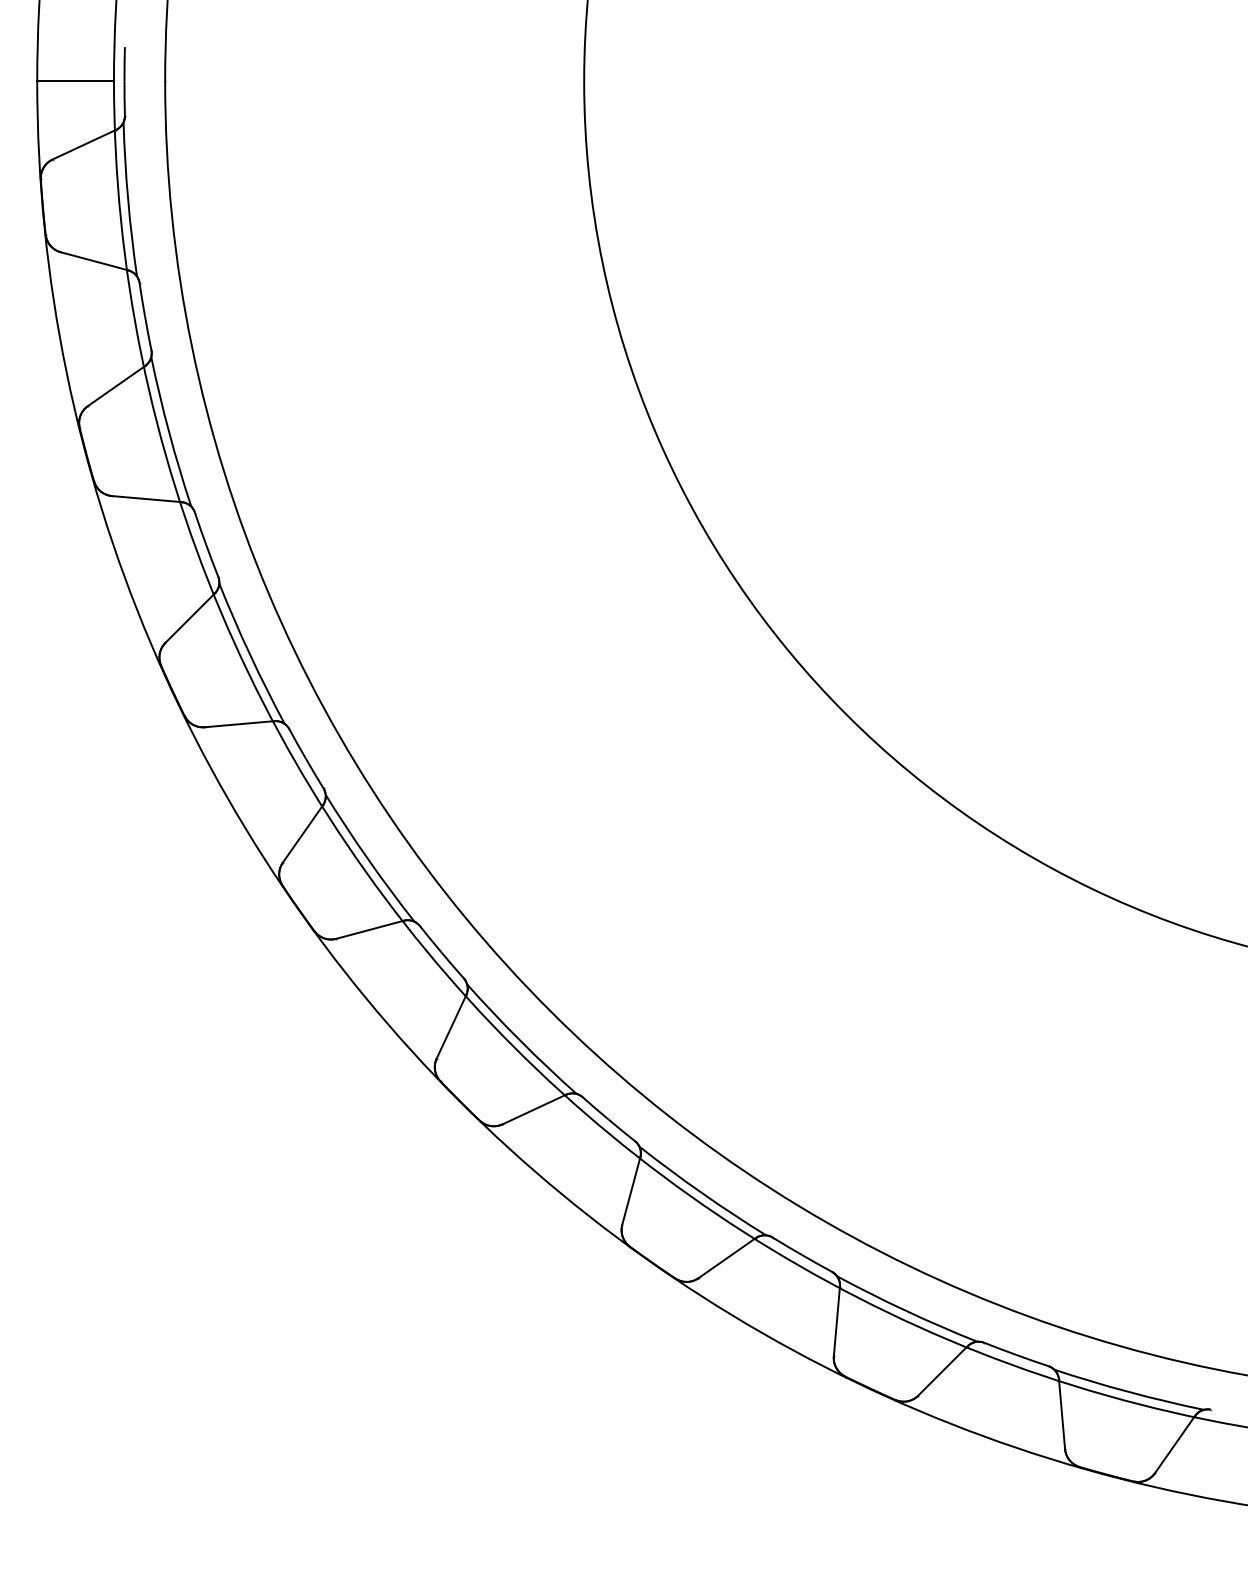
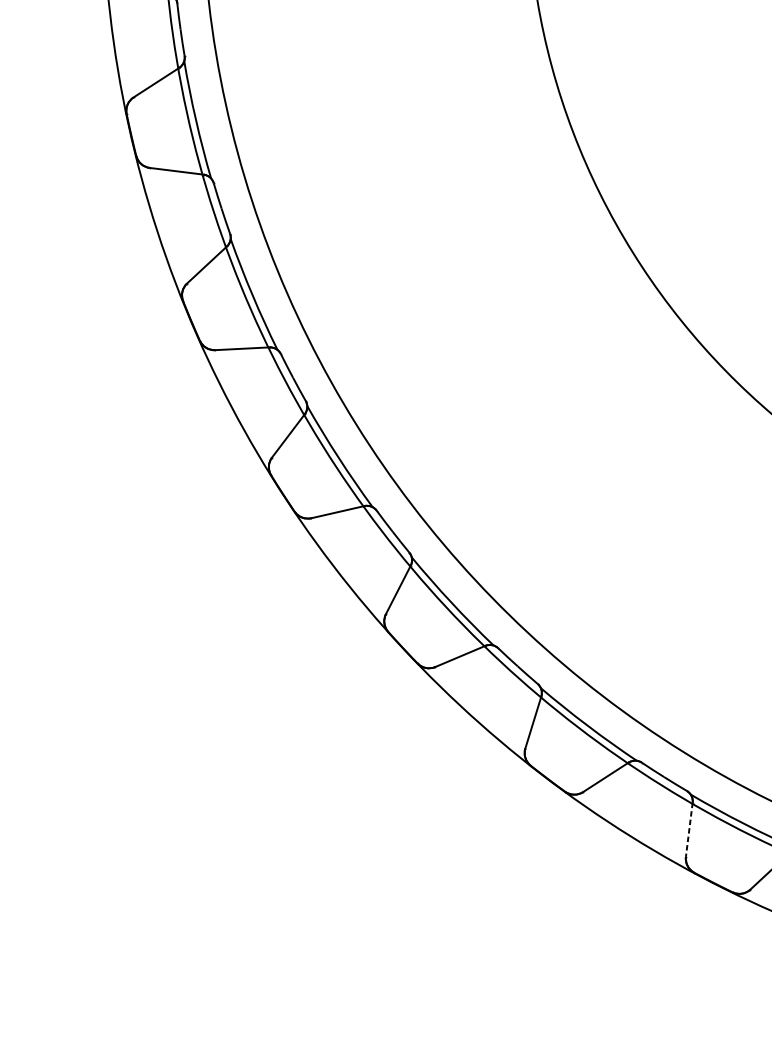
line: (836, 1321) -> (689, 829), solid -> dashed

